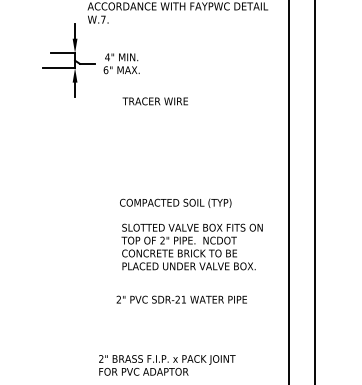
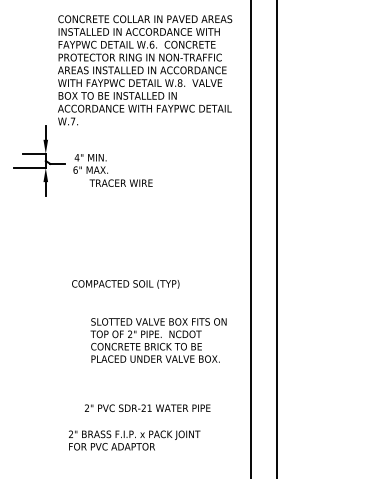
text: (154, 100) -> (120, 182), moved
text: (175, 203) -> (125, 284), moved
text: (181, 298) -> (147, 407), moved
text: (167, 365) -> (134, 440), moved

